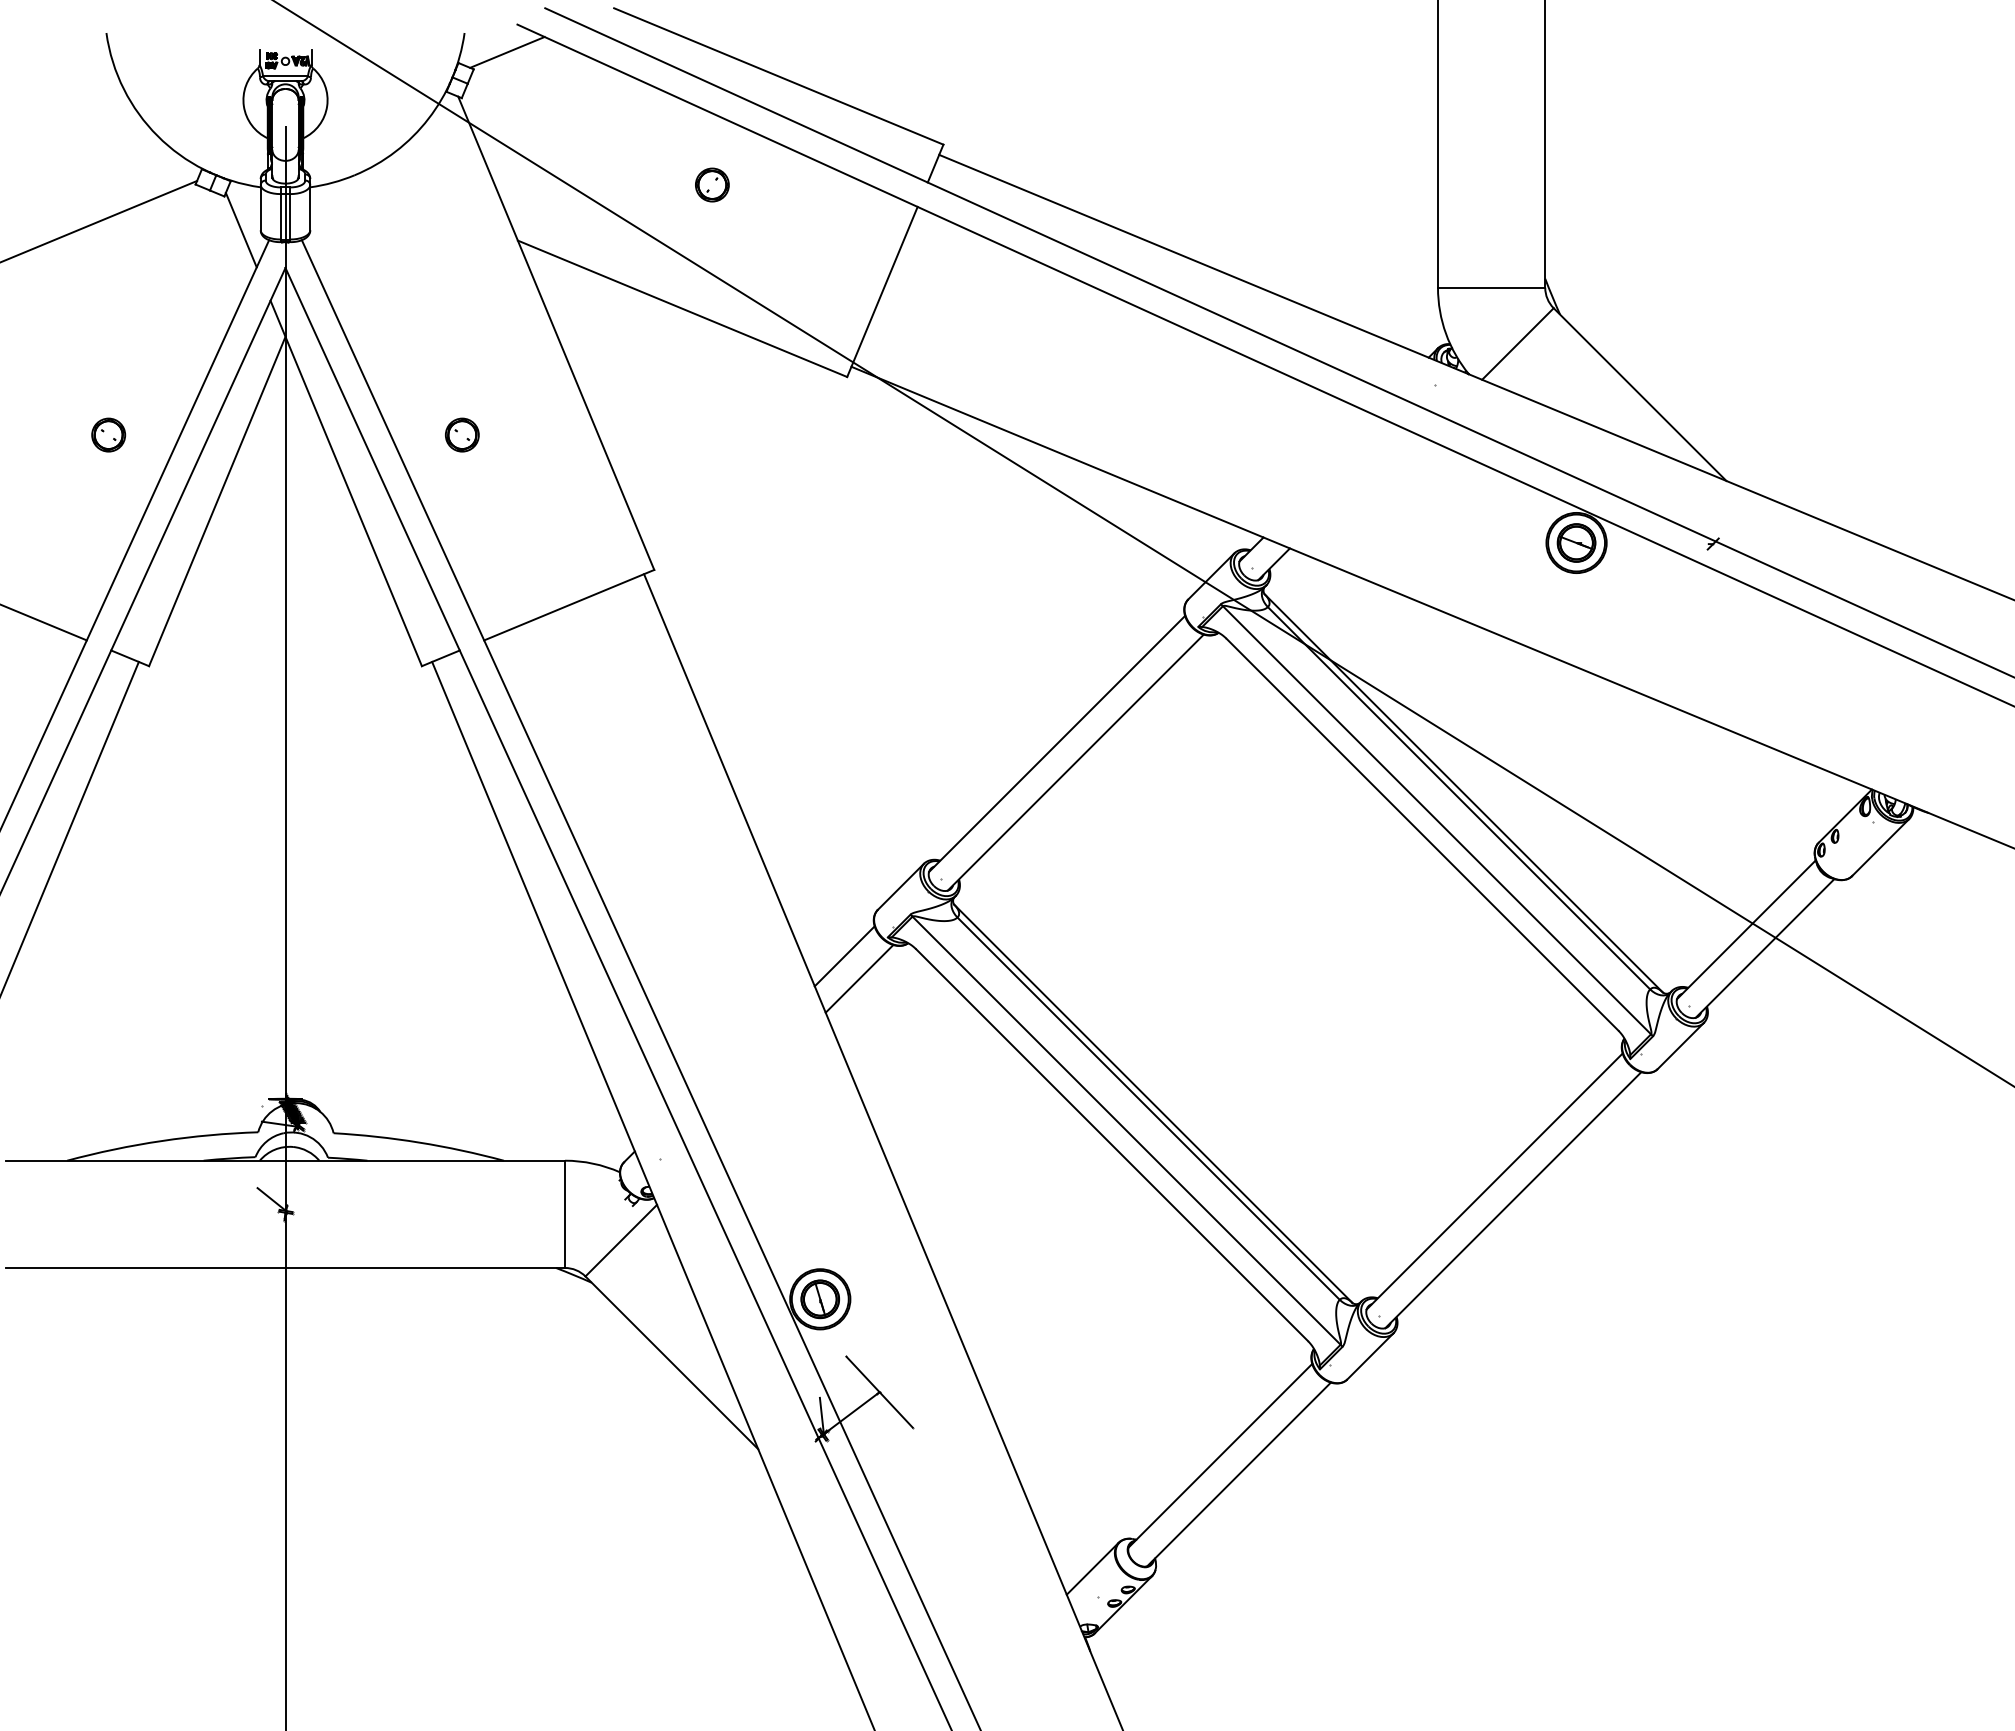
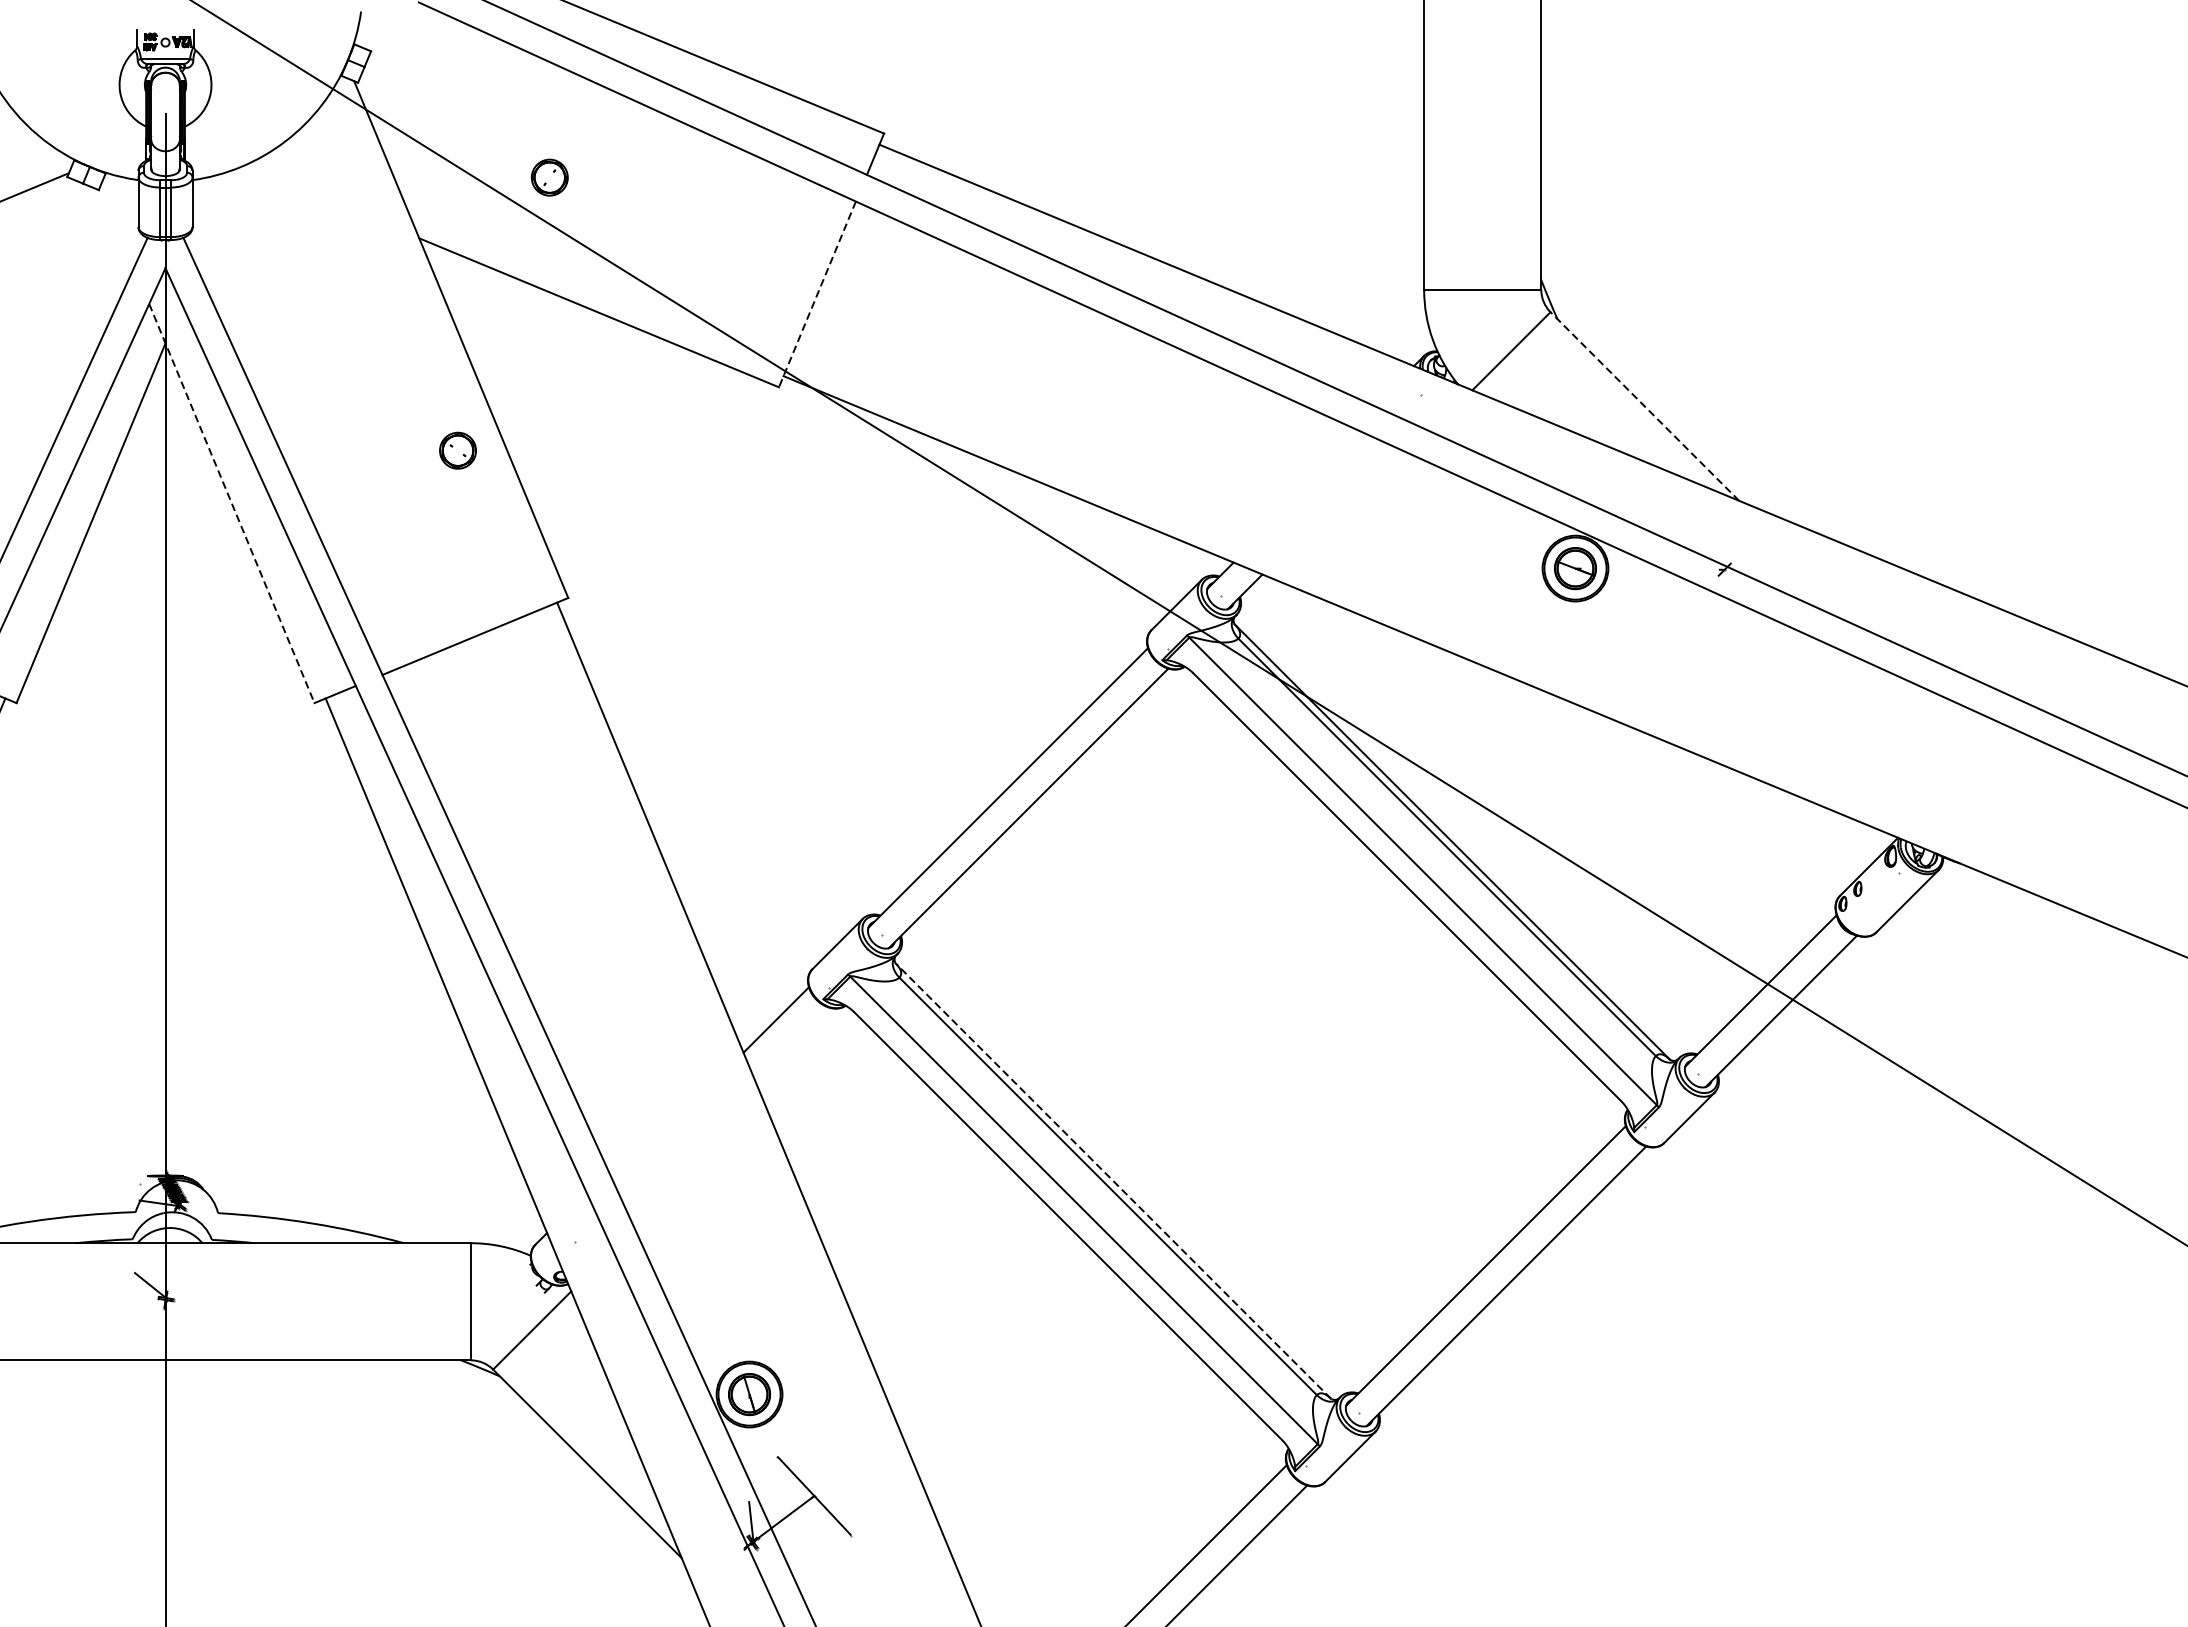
line: (507, 52) -> (407, 32), removed
part: (712, 184) -> (549, 177), moved
line: (240, 229) -> (116, 226), removed
line: (882, 292) -> (817, 295), solid -> dashed
line: (1639, 394) -> (1644, 406), solid -> dashed
part: (462, 434) -> (458, 450), moved
line: (346, 483) -> (232, 503), solid -> dashed
line: (859, 978) -> (792, 1044), removed
line: (1153, 1103) -> (1113, 1180), solid -> dashed

